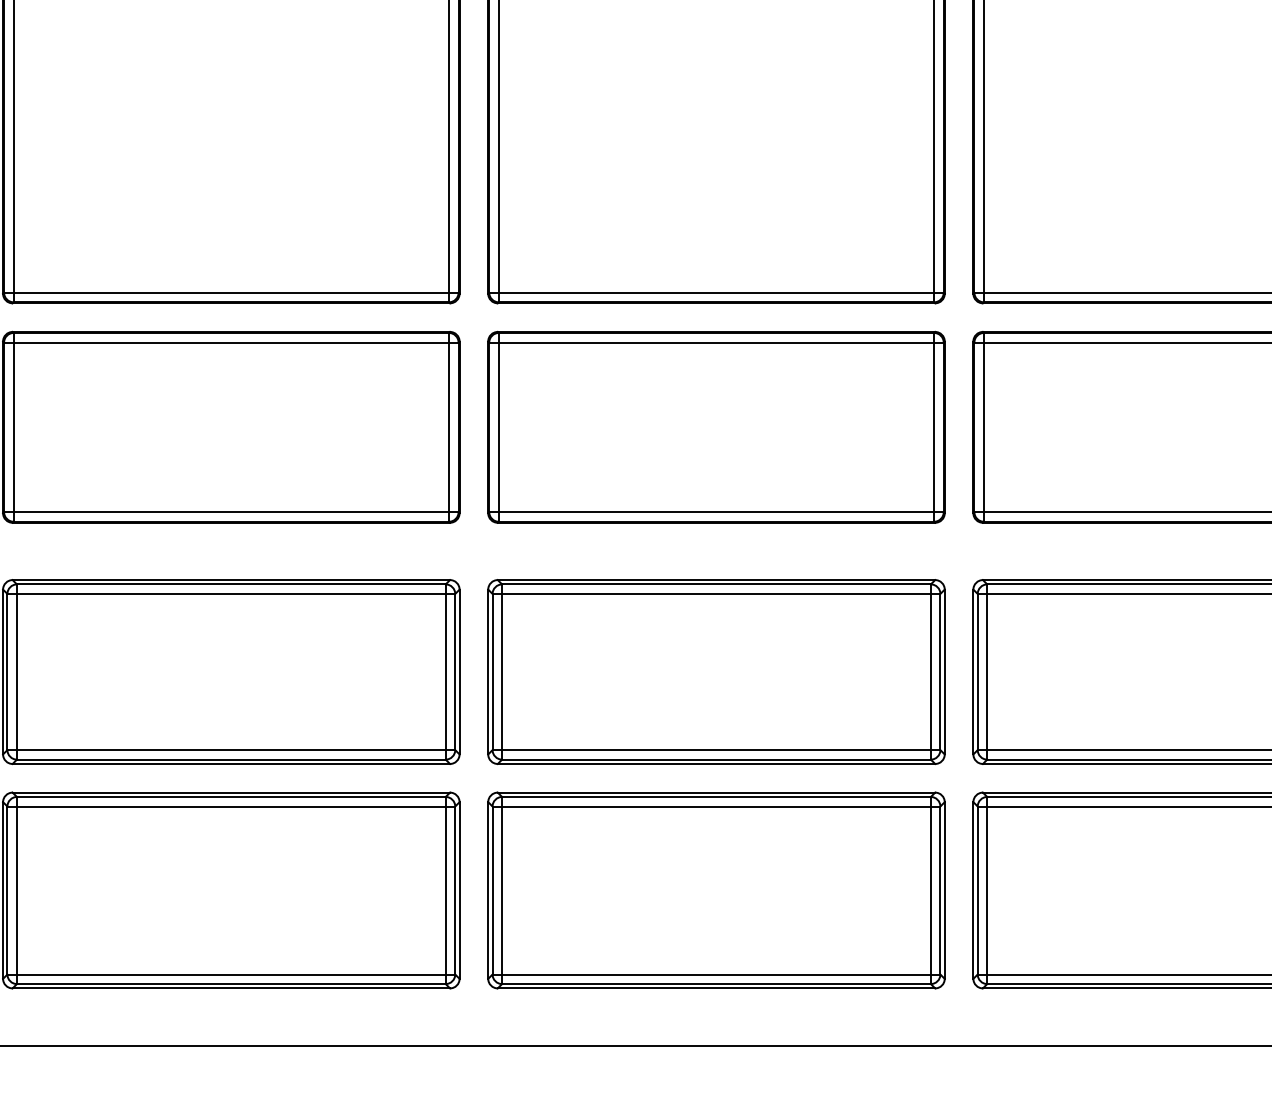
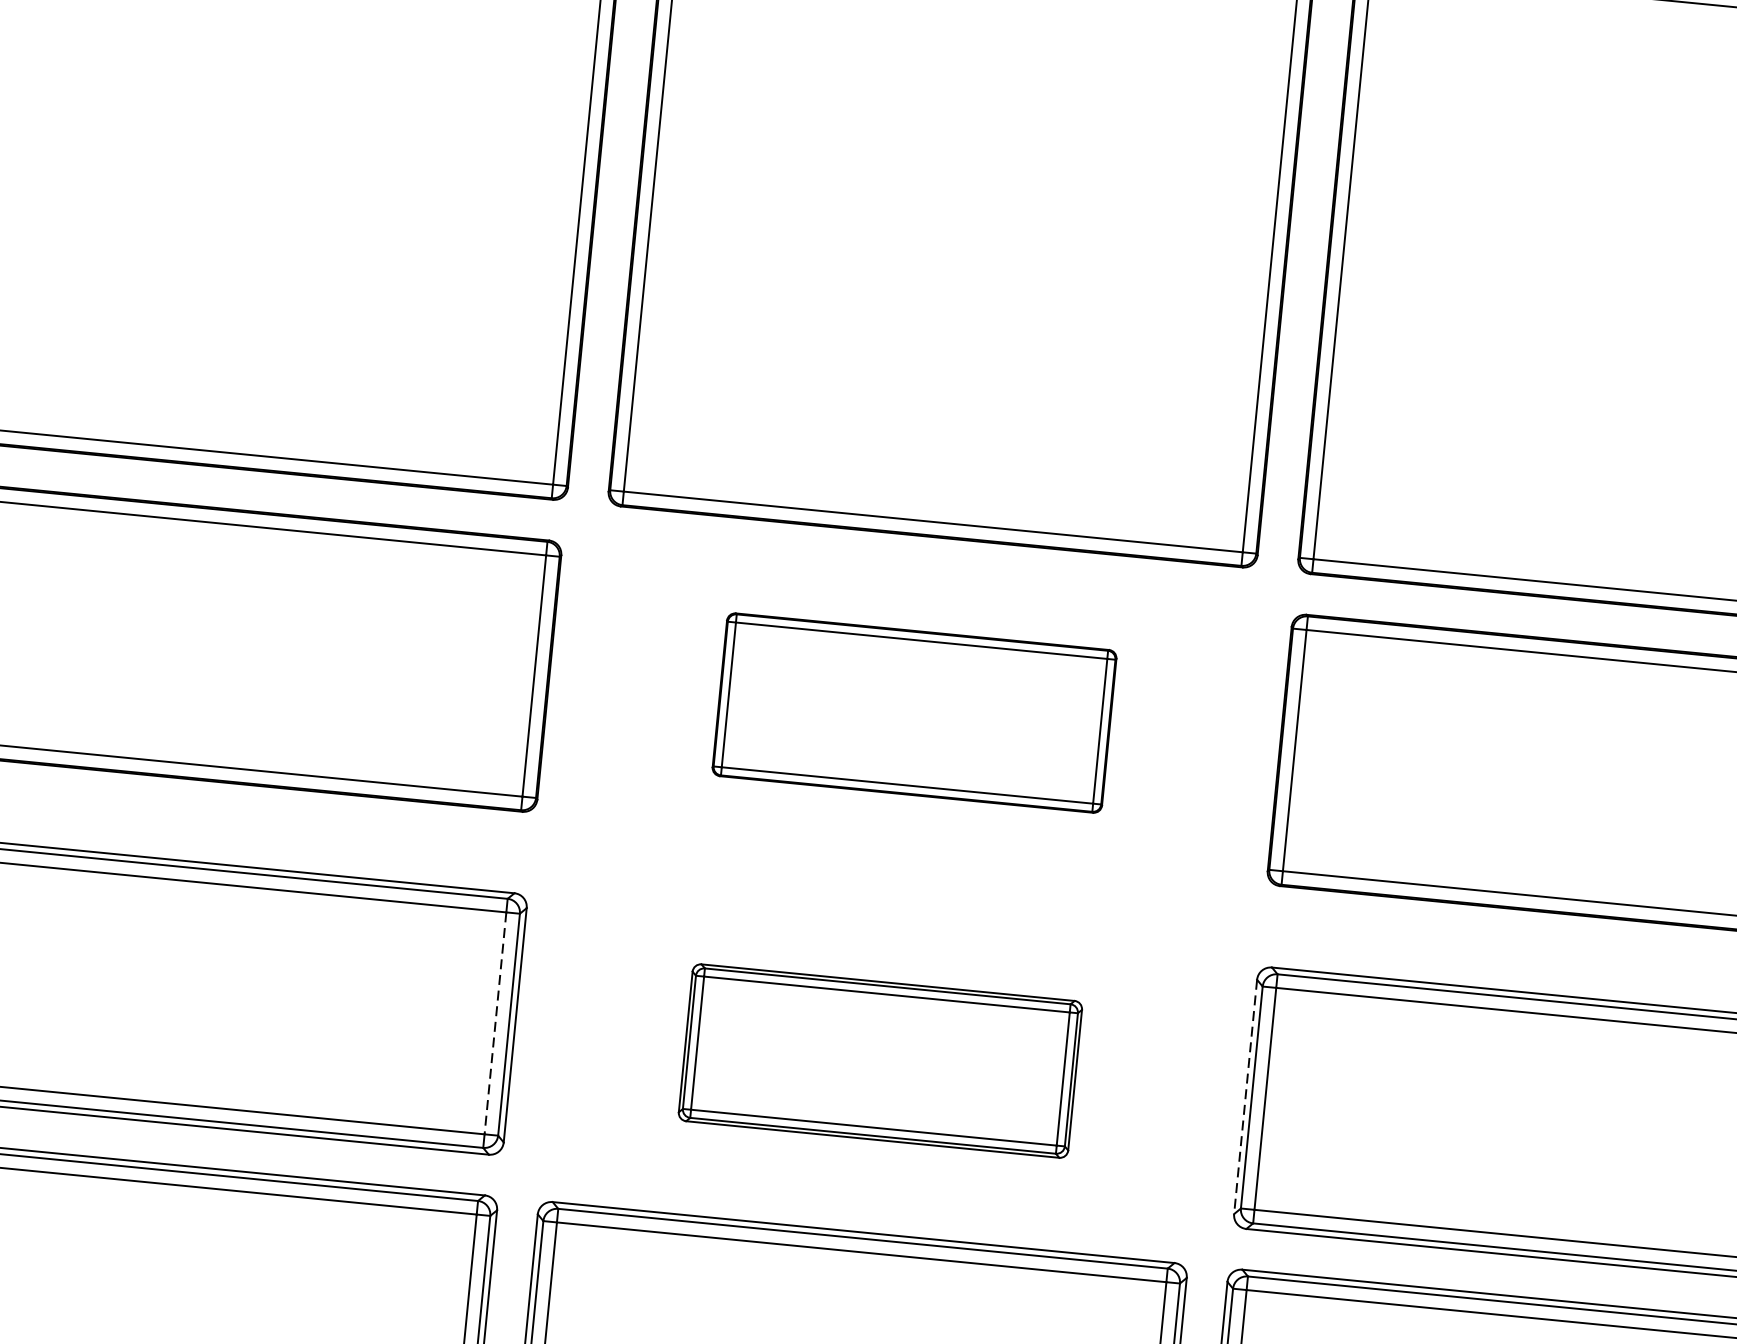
part: (716, 426) -> (914, 712), size x0.6
part: (716, 671) -> (880, 1060), size x0.6
line: (445, 672) -> (495, 1024), solid -> dashed
line: (973, 672) -> (1245, 1097), solid -> dashed

